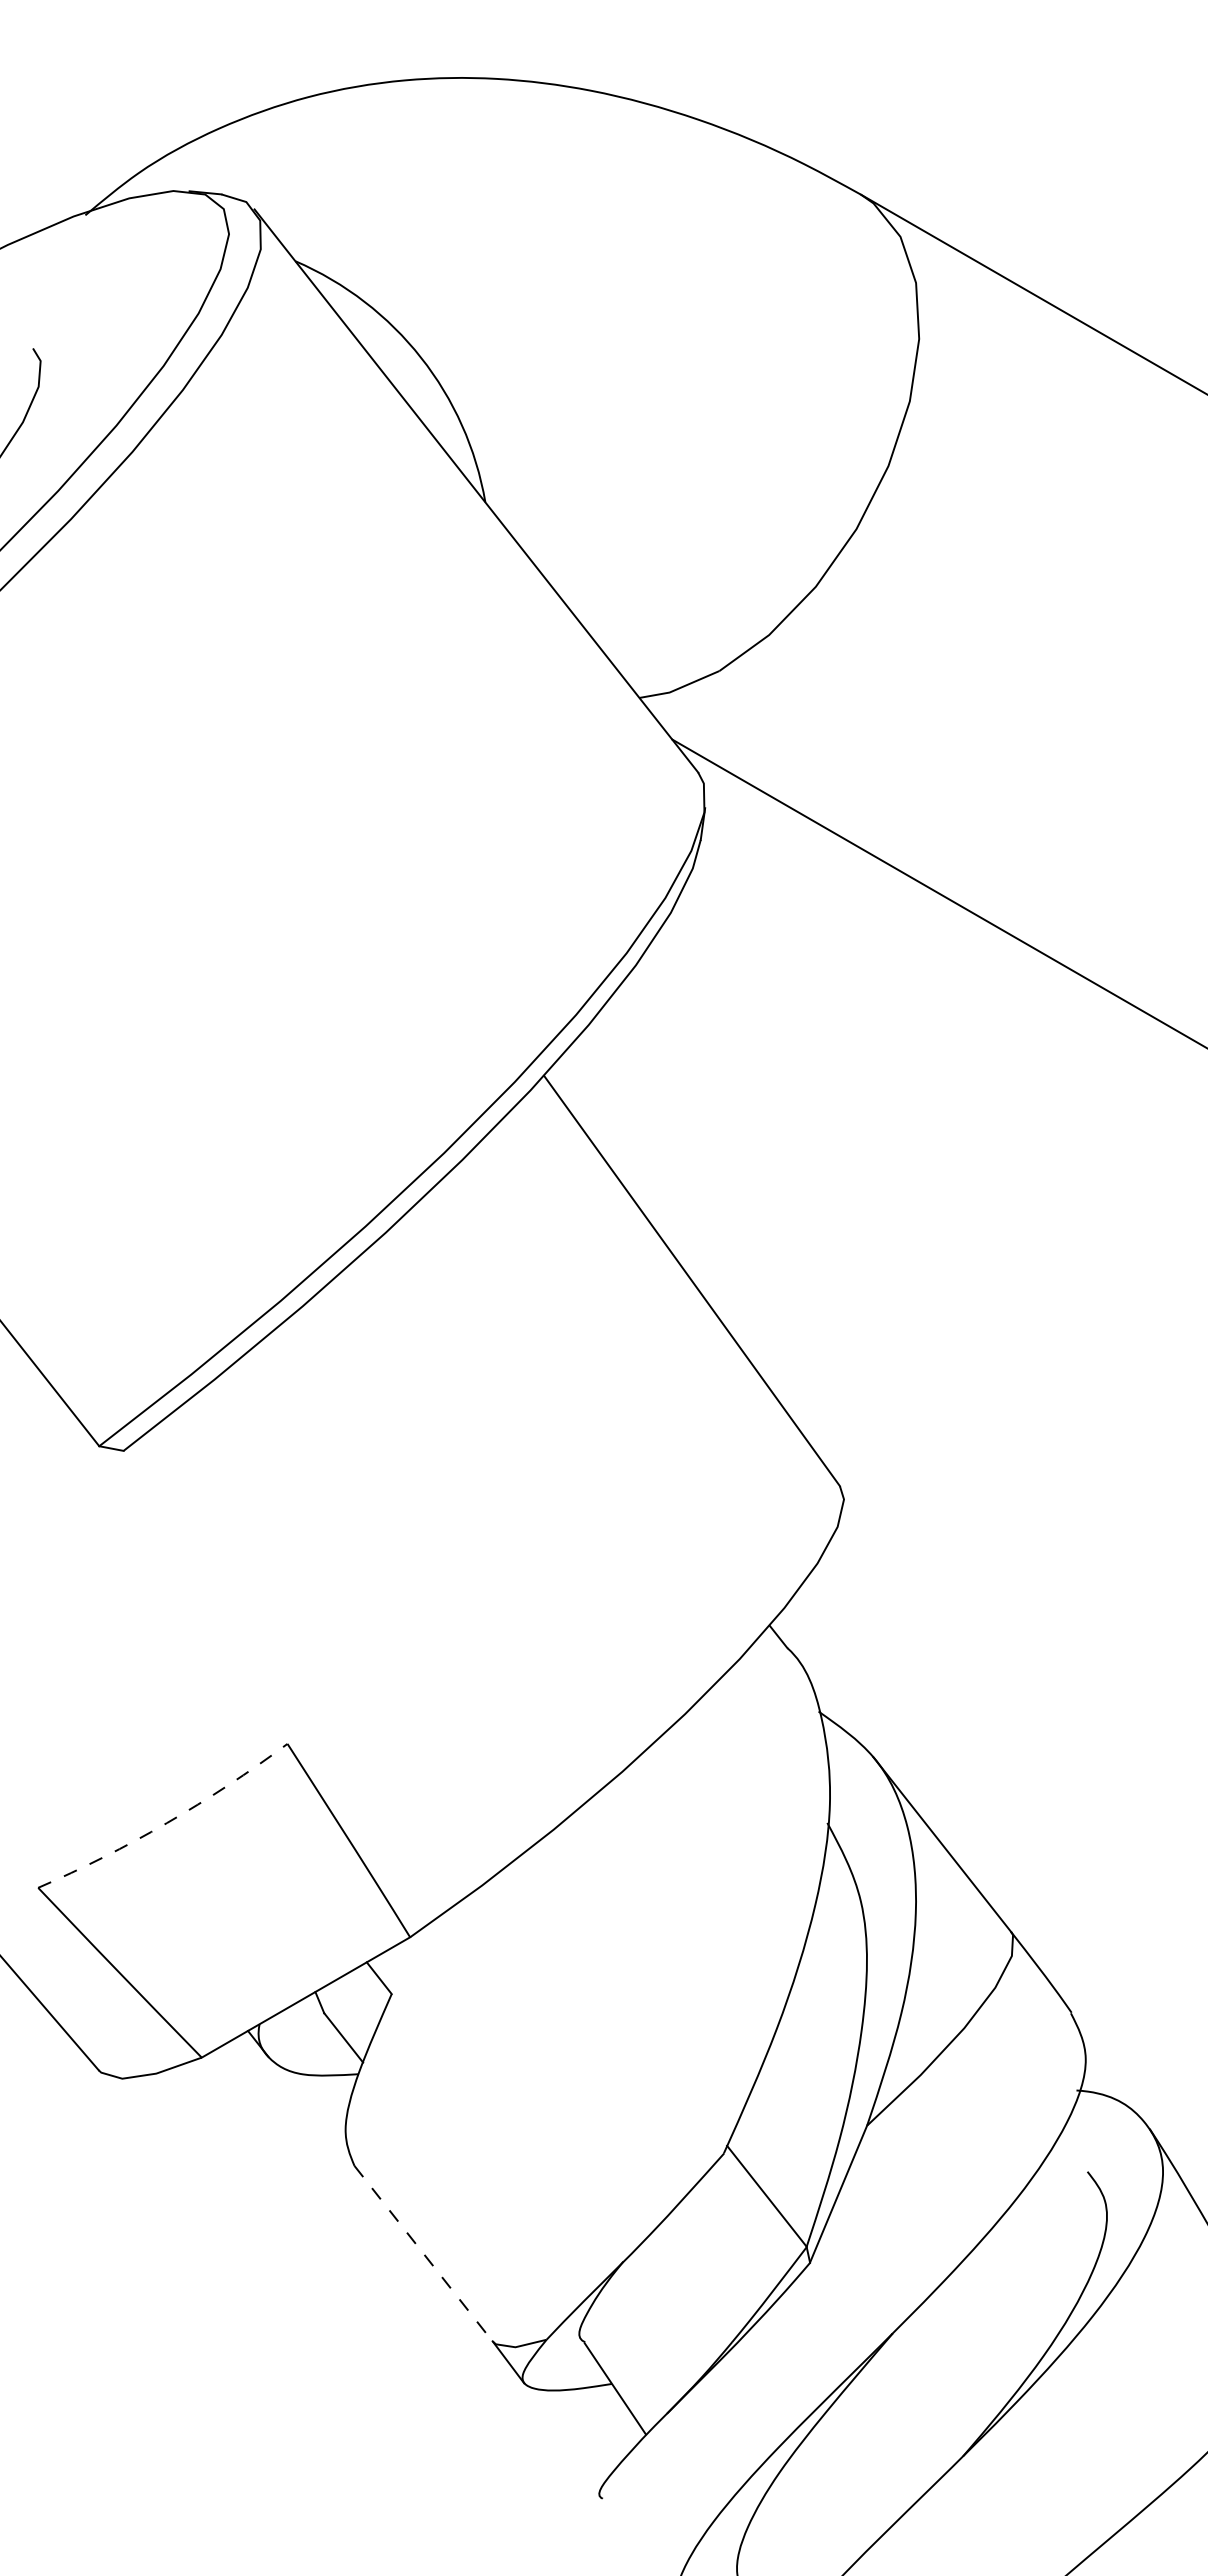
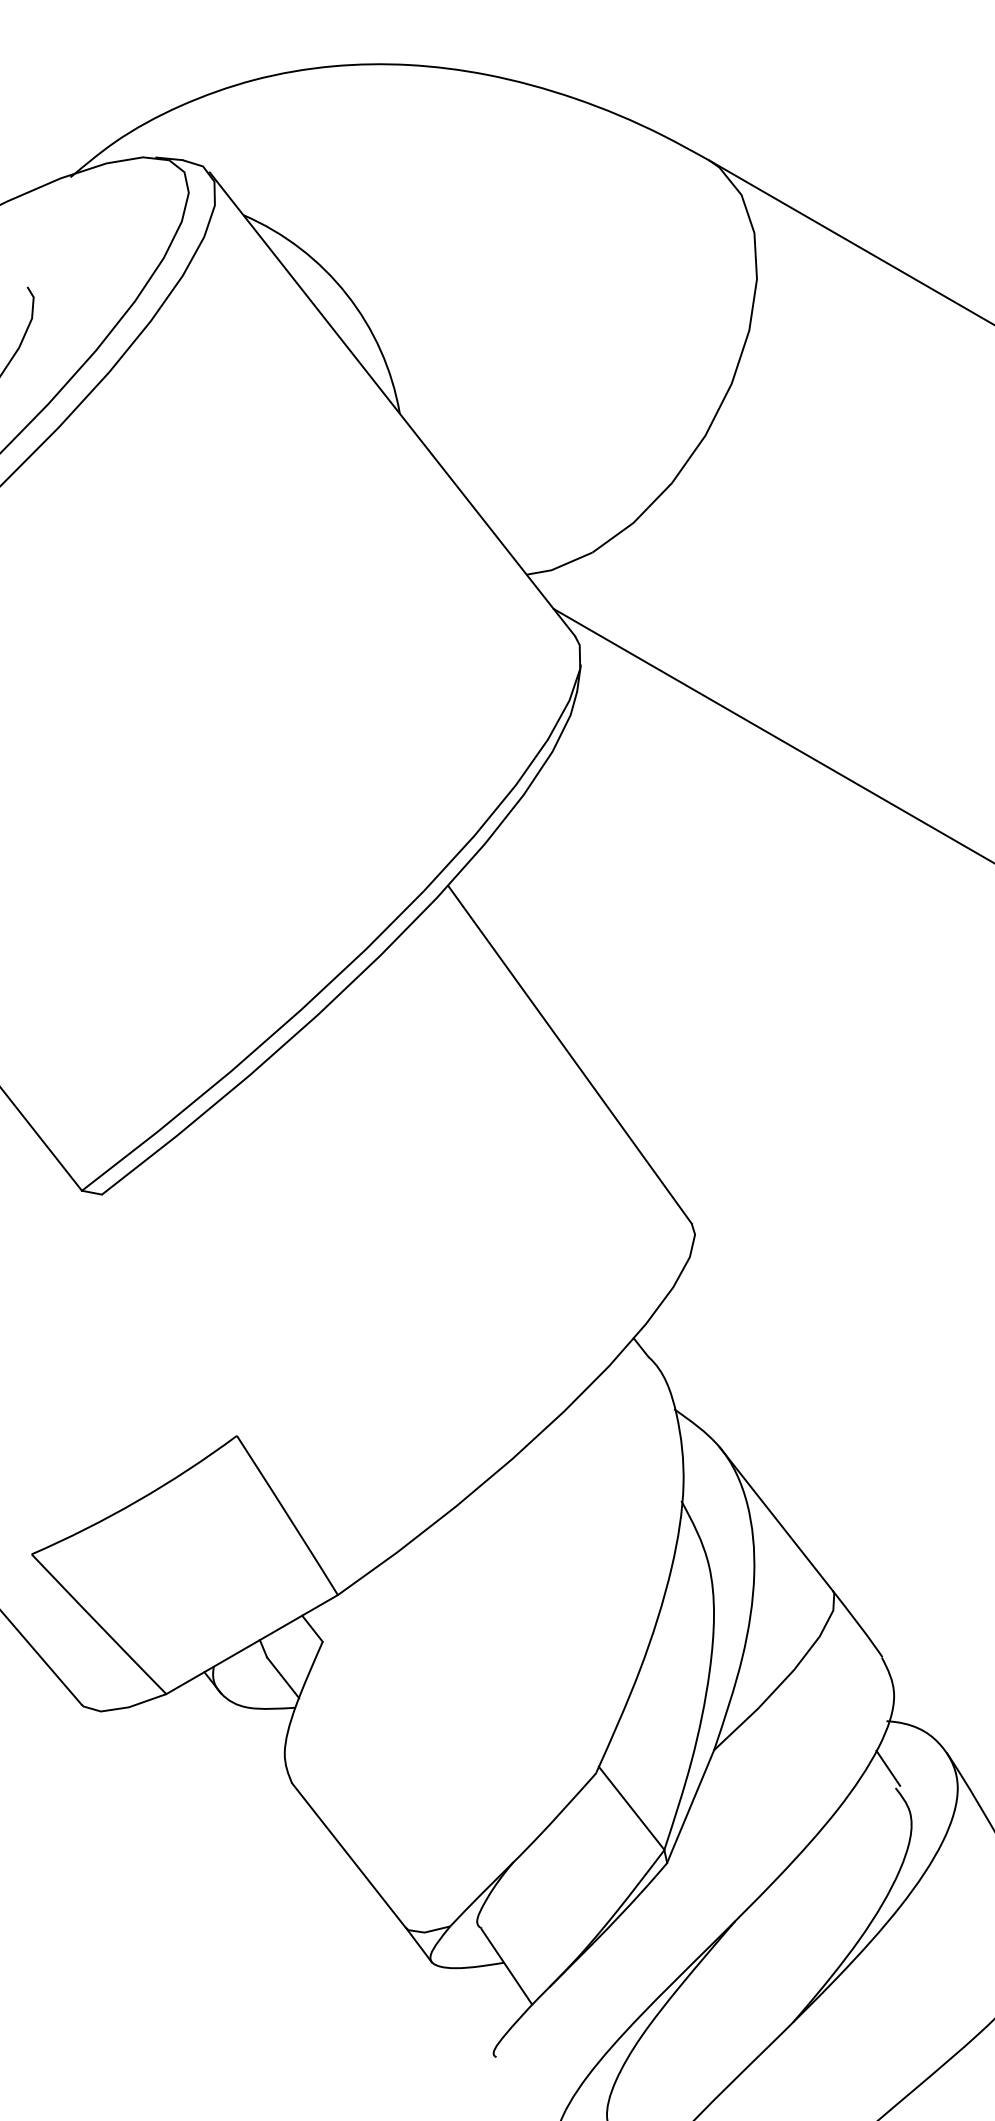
arc: (166, 1823) -> (137, 1501), dashed -> solid
line: (1078, 2147) -> (888, 1768), added
line: (423, 2253) -> (348, 1855), dashed -> solid

